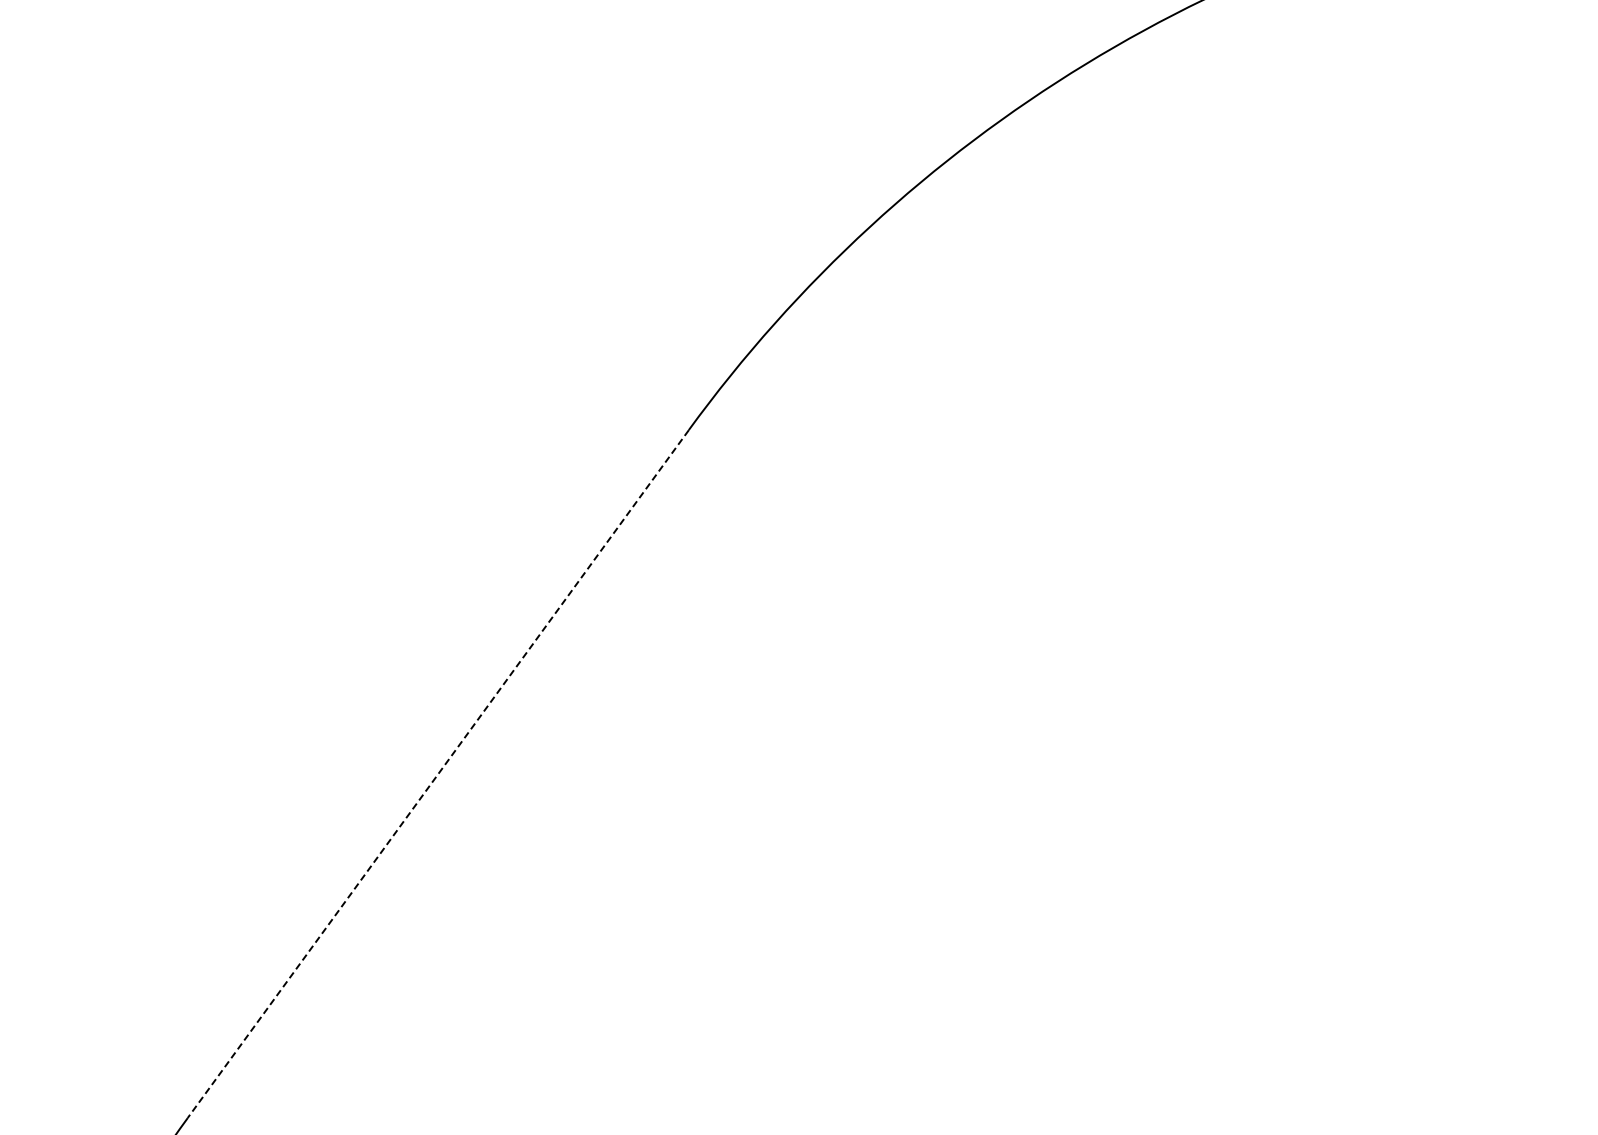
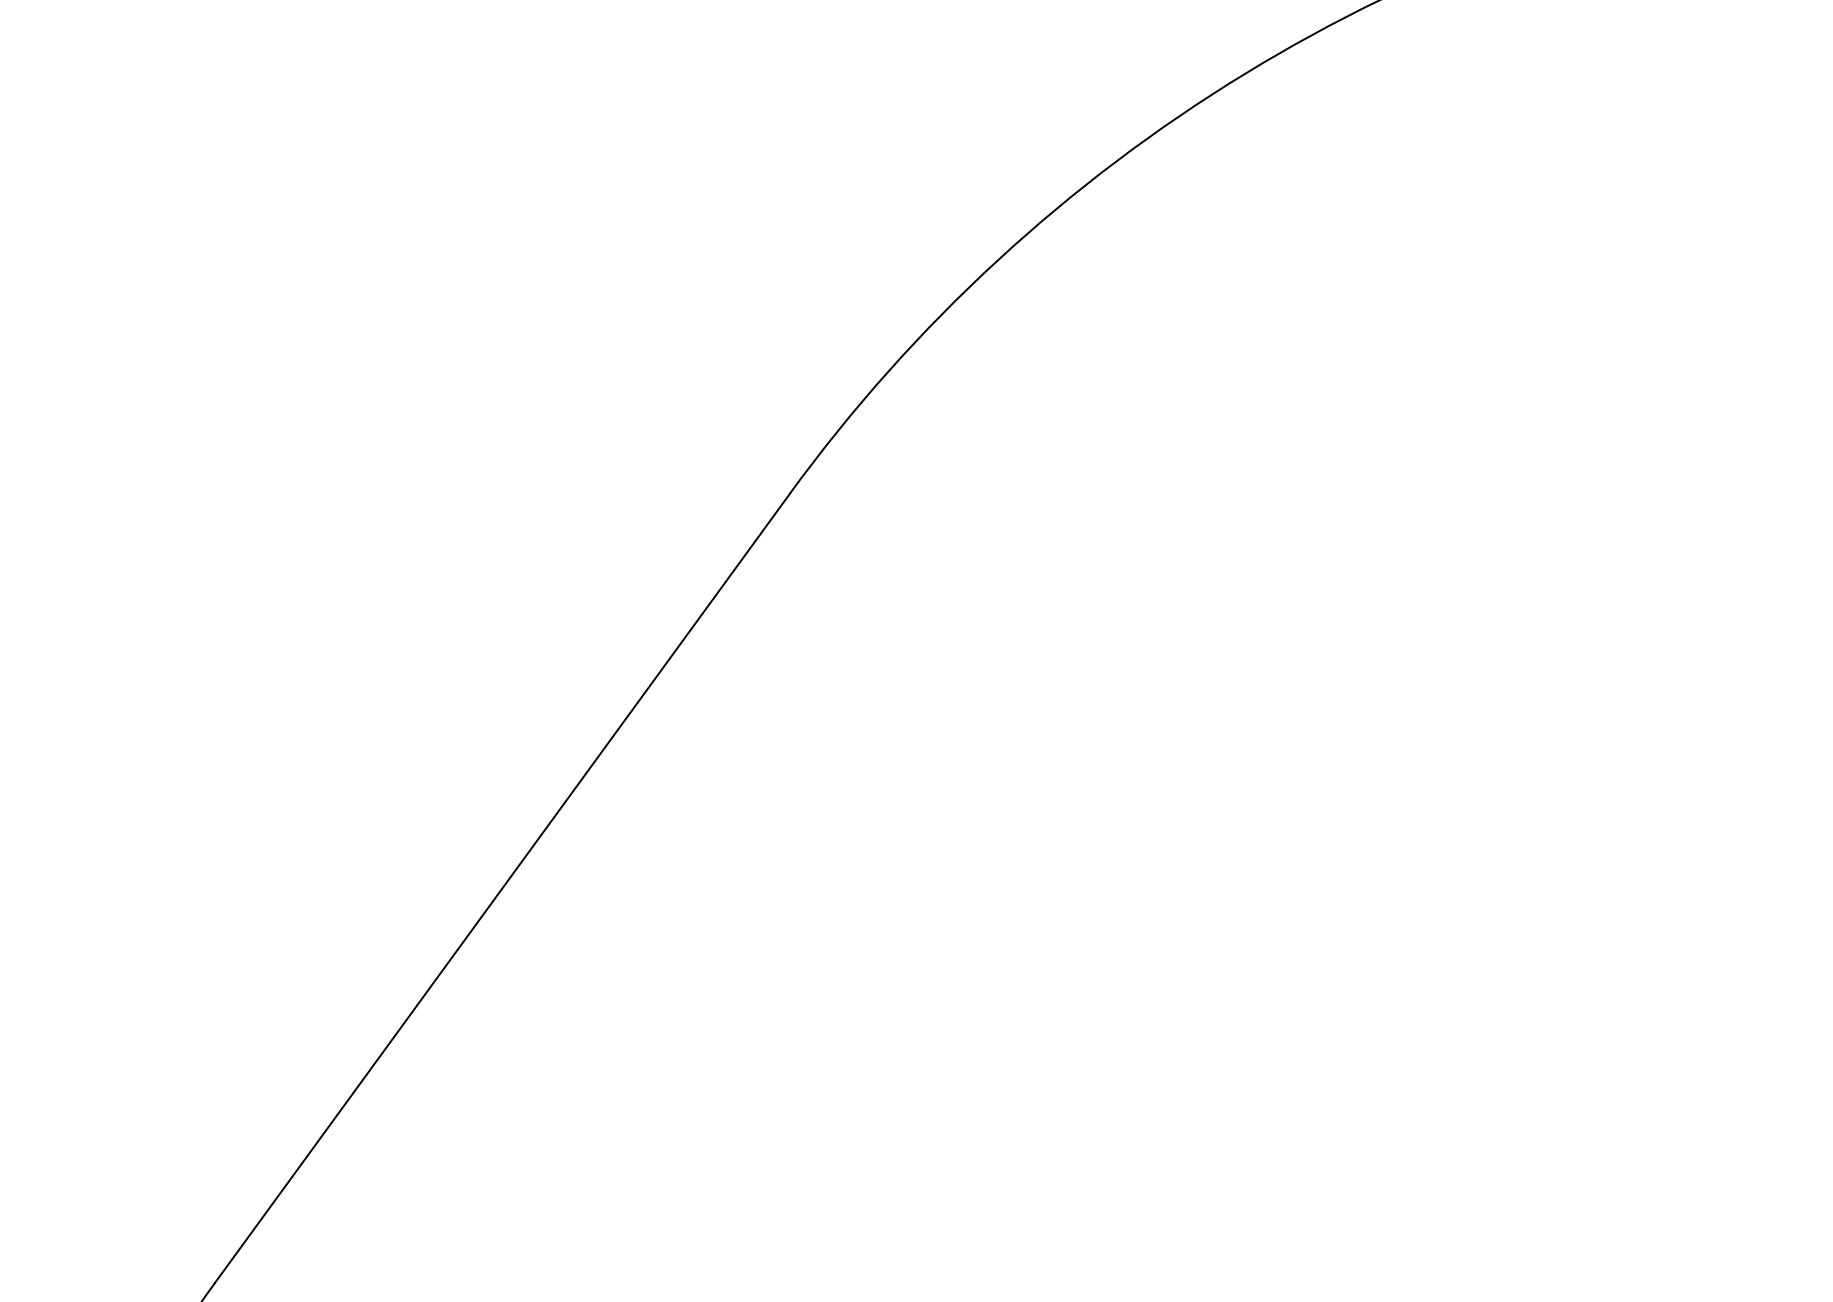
line: (438, 774) -> (502, 888), dashed -> solid

